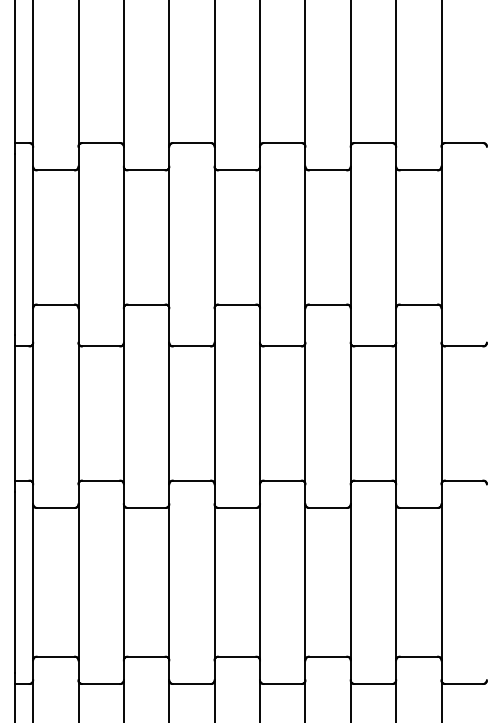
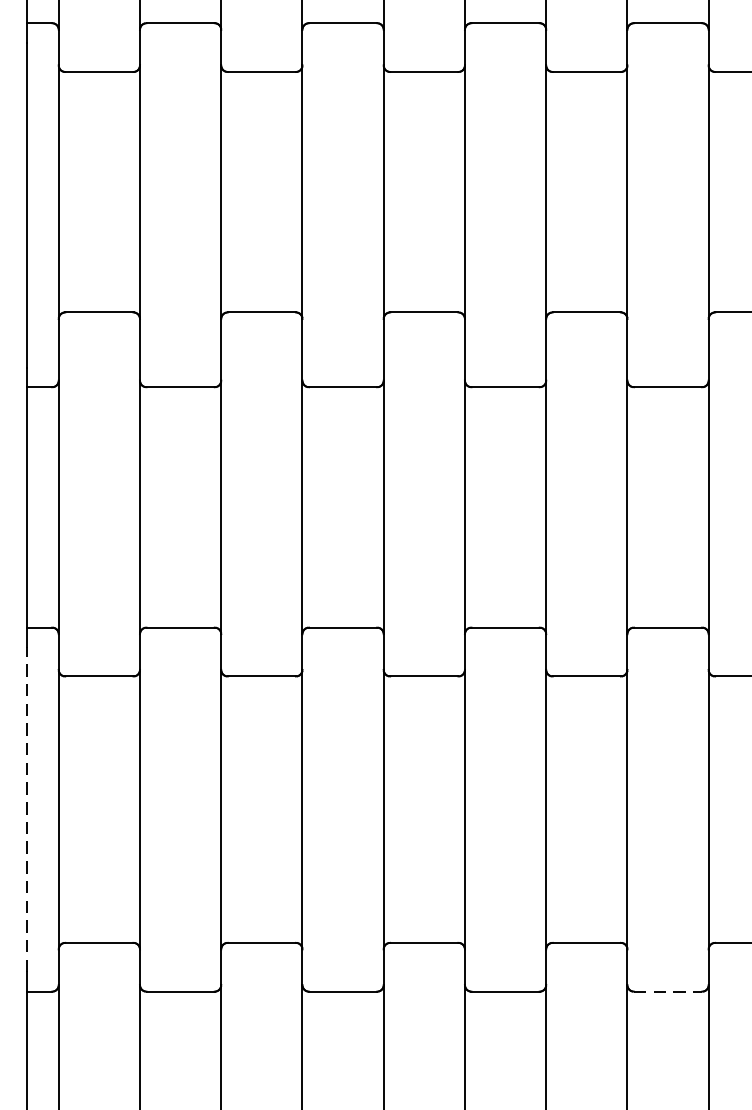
line: (15, 582) -> (27, 809), solid -> dashed
line: (373, 683) -> (668, 990), solid -> dashed

